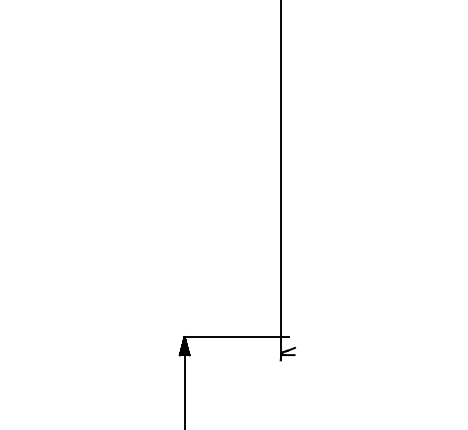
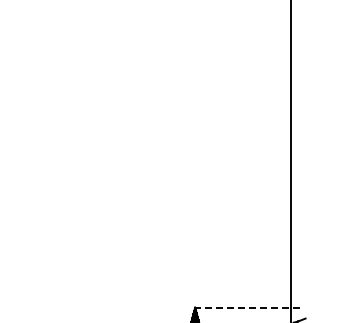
line: (236, 337) -> (247, 308), solid -> dashed

